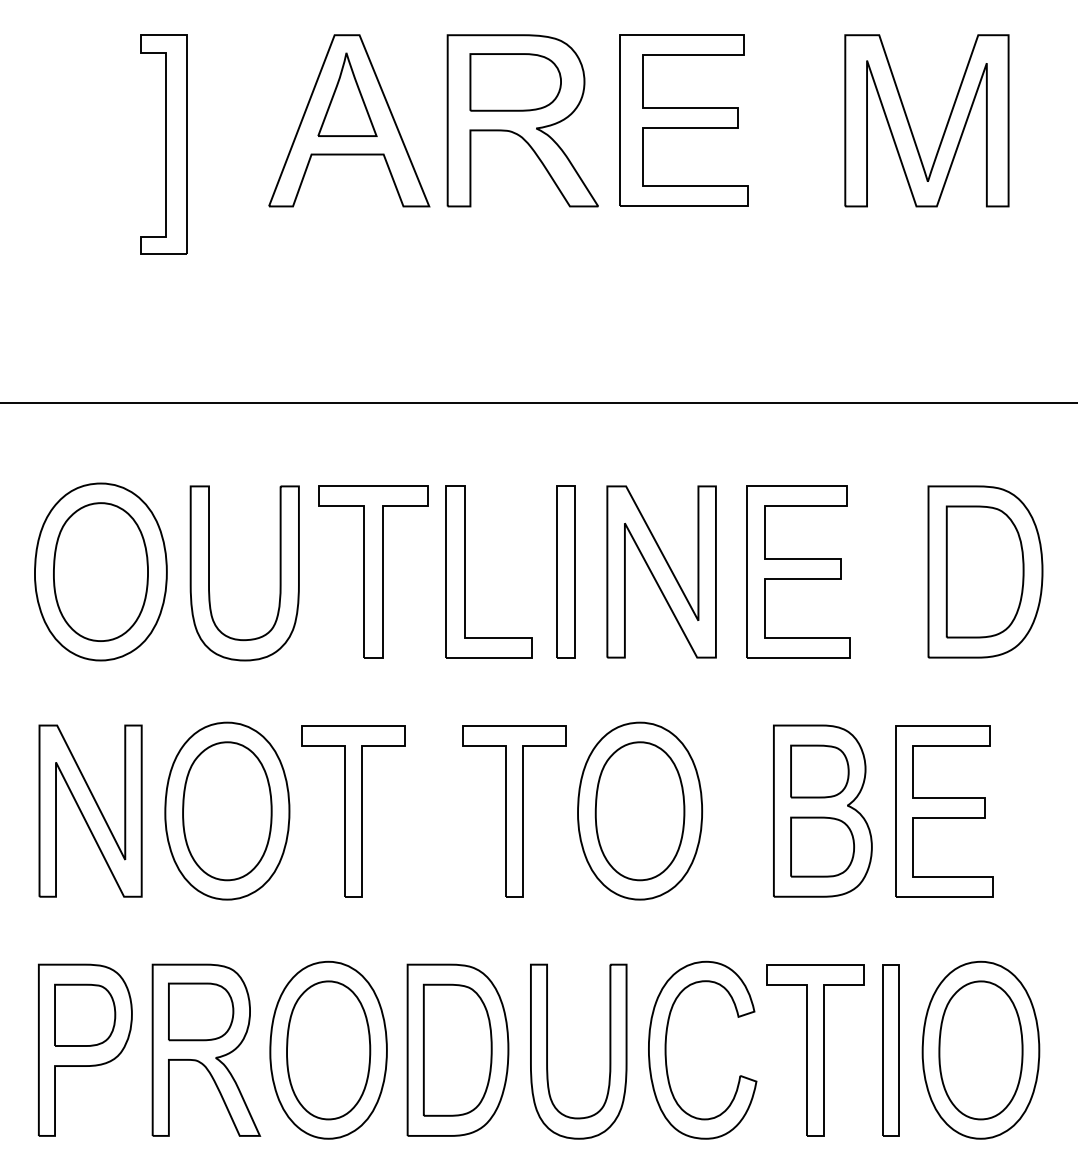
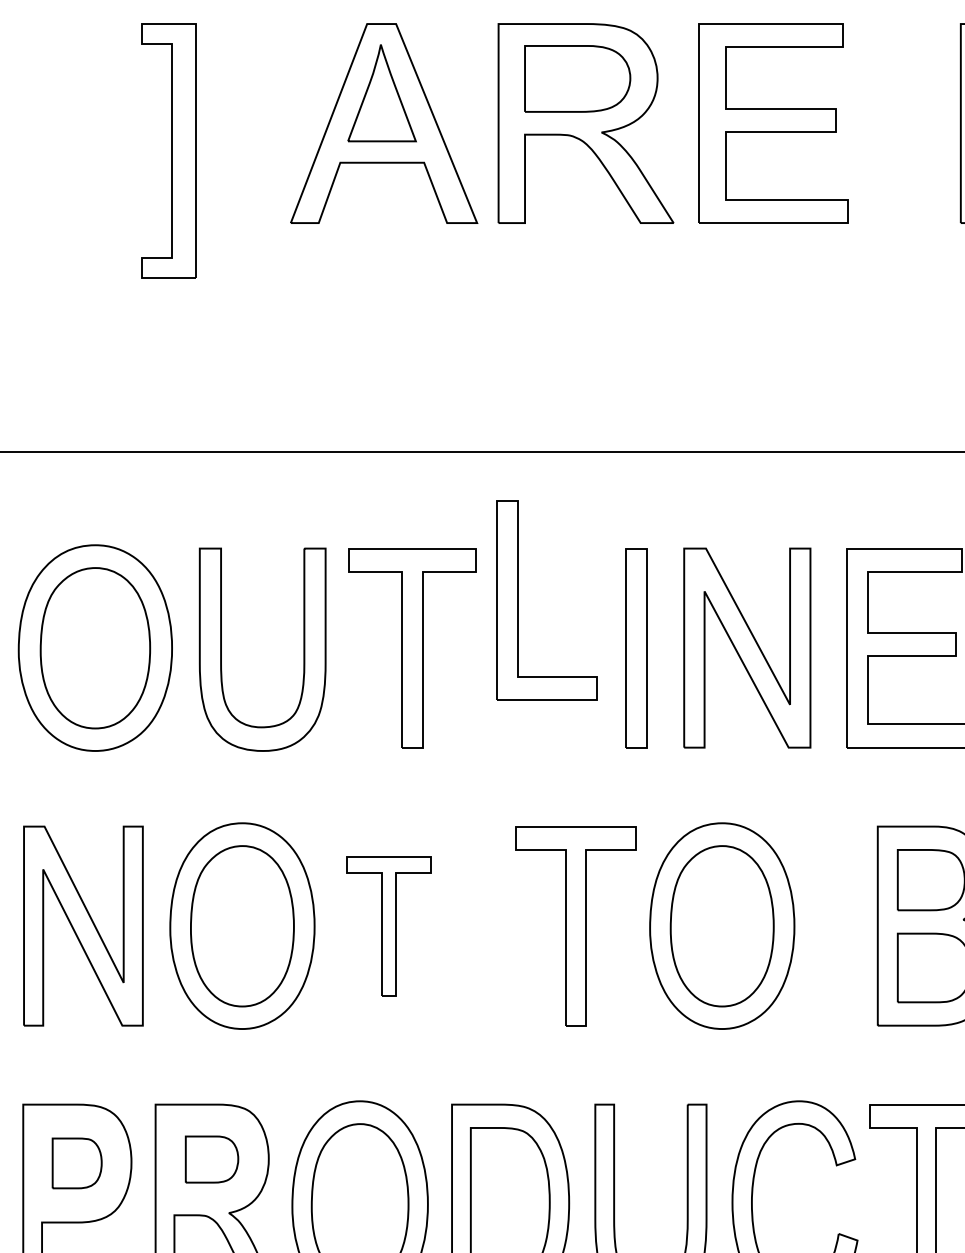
part: (465, 571) -> (519, 599), moved
part: (353, 811) -> (389, 926), size x0.7
part: (201, 1011) -> (212, 1159), size x0.7
part: (85, 1014) -> (77, 1162), size x0.7

